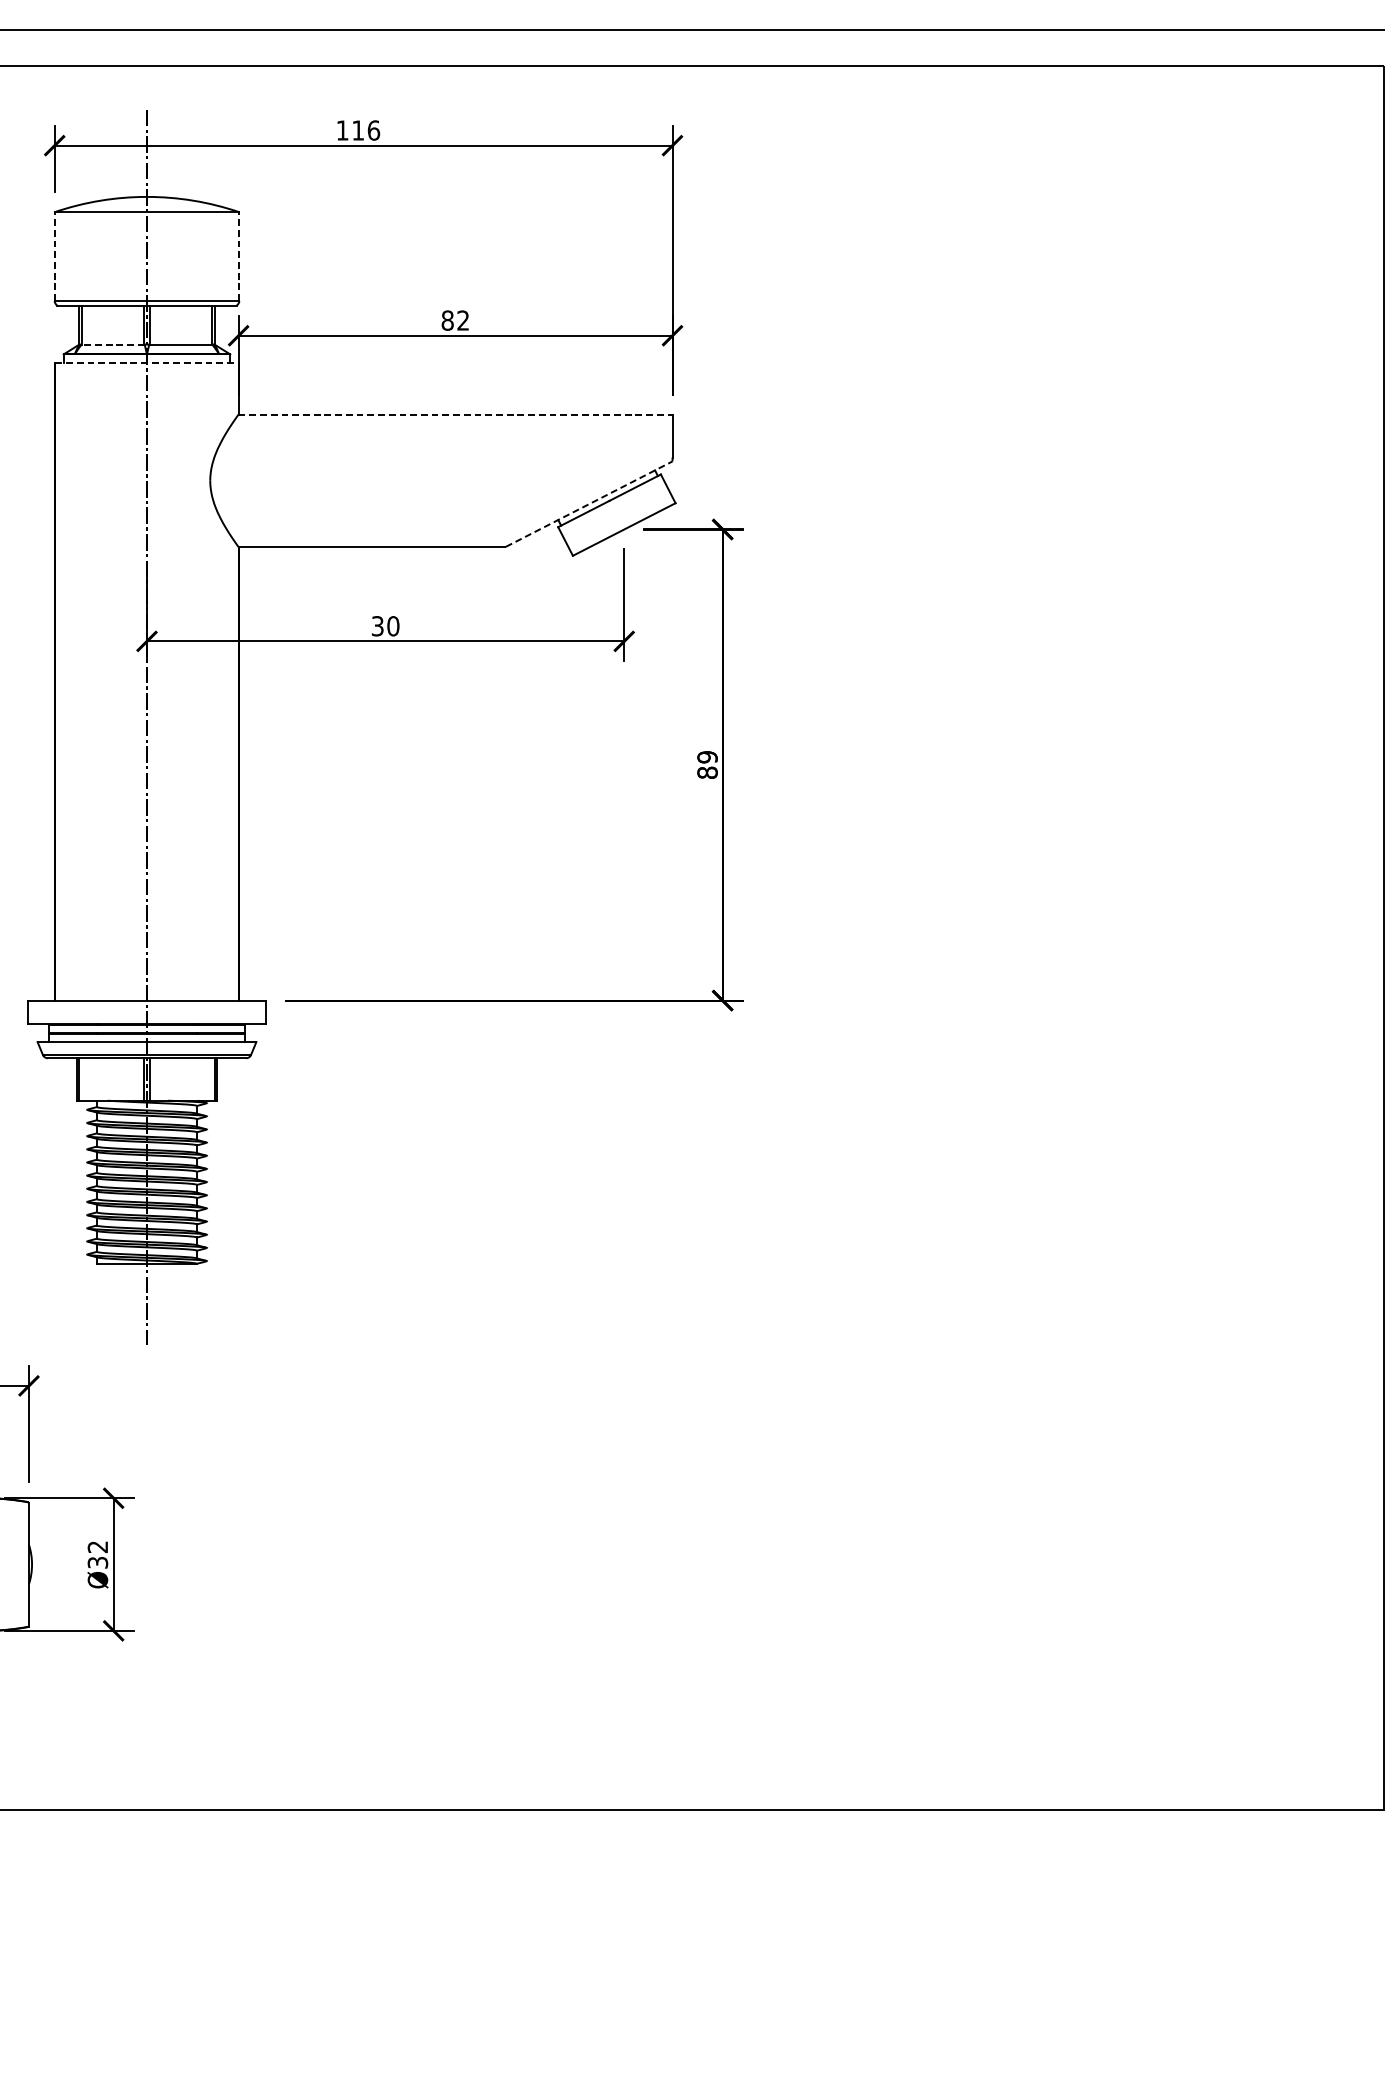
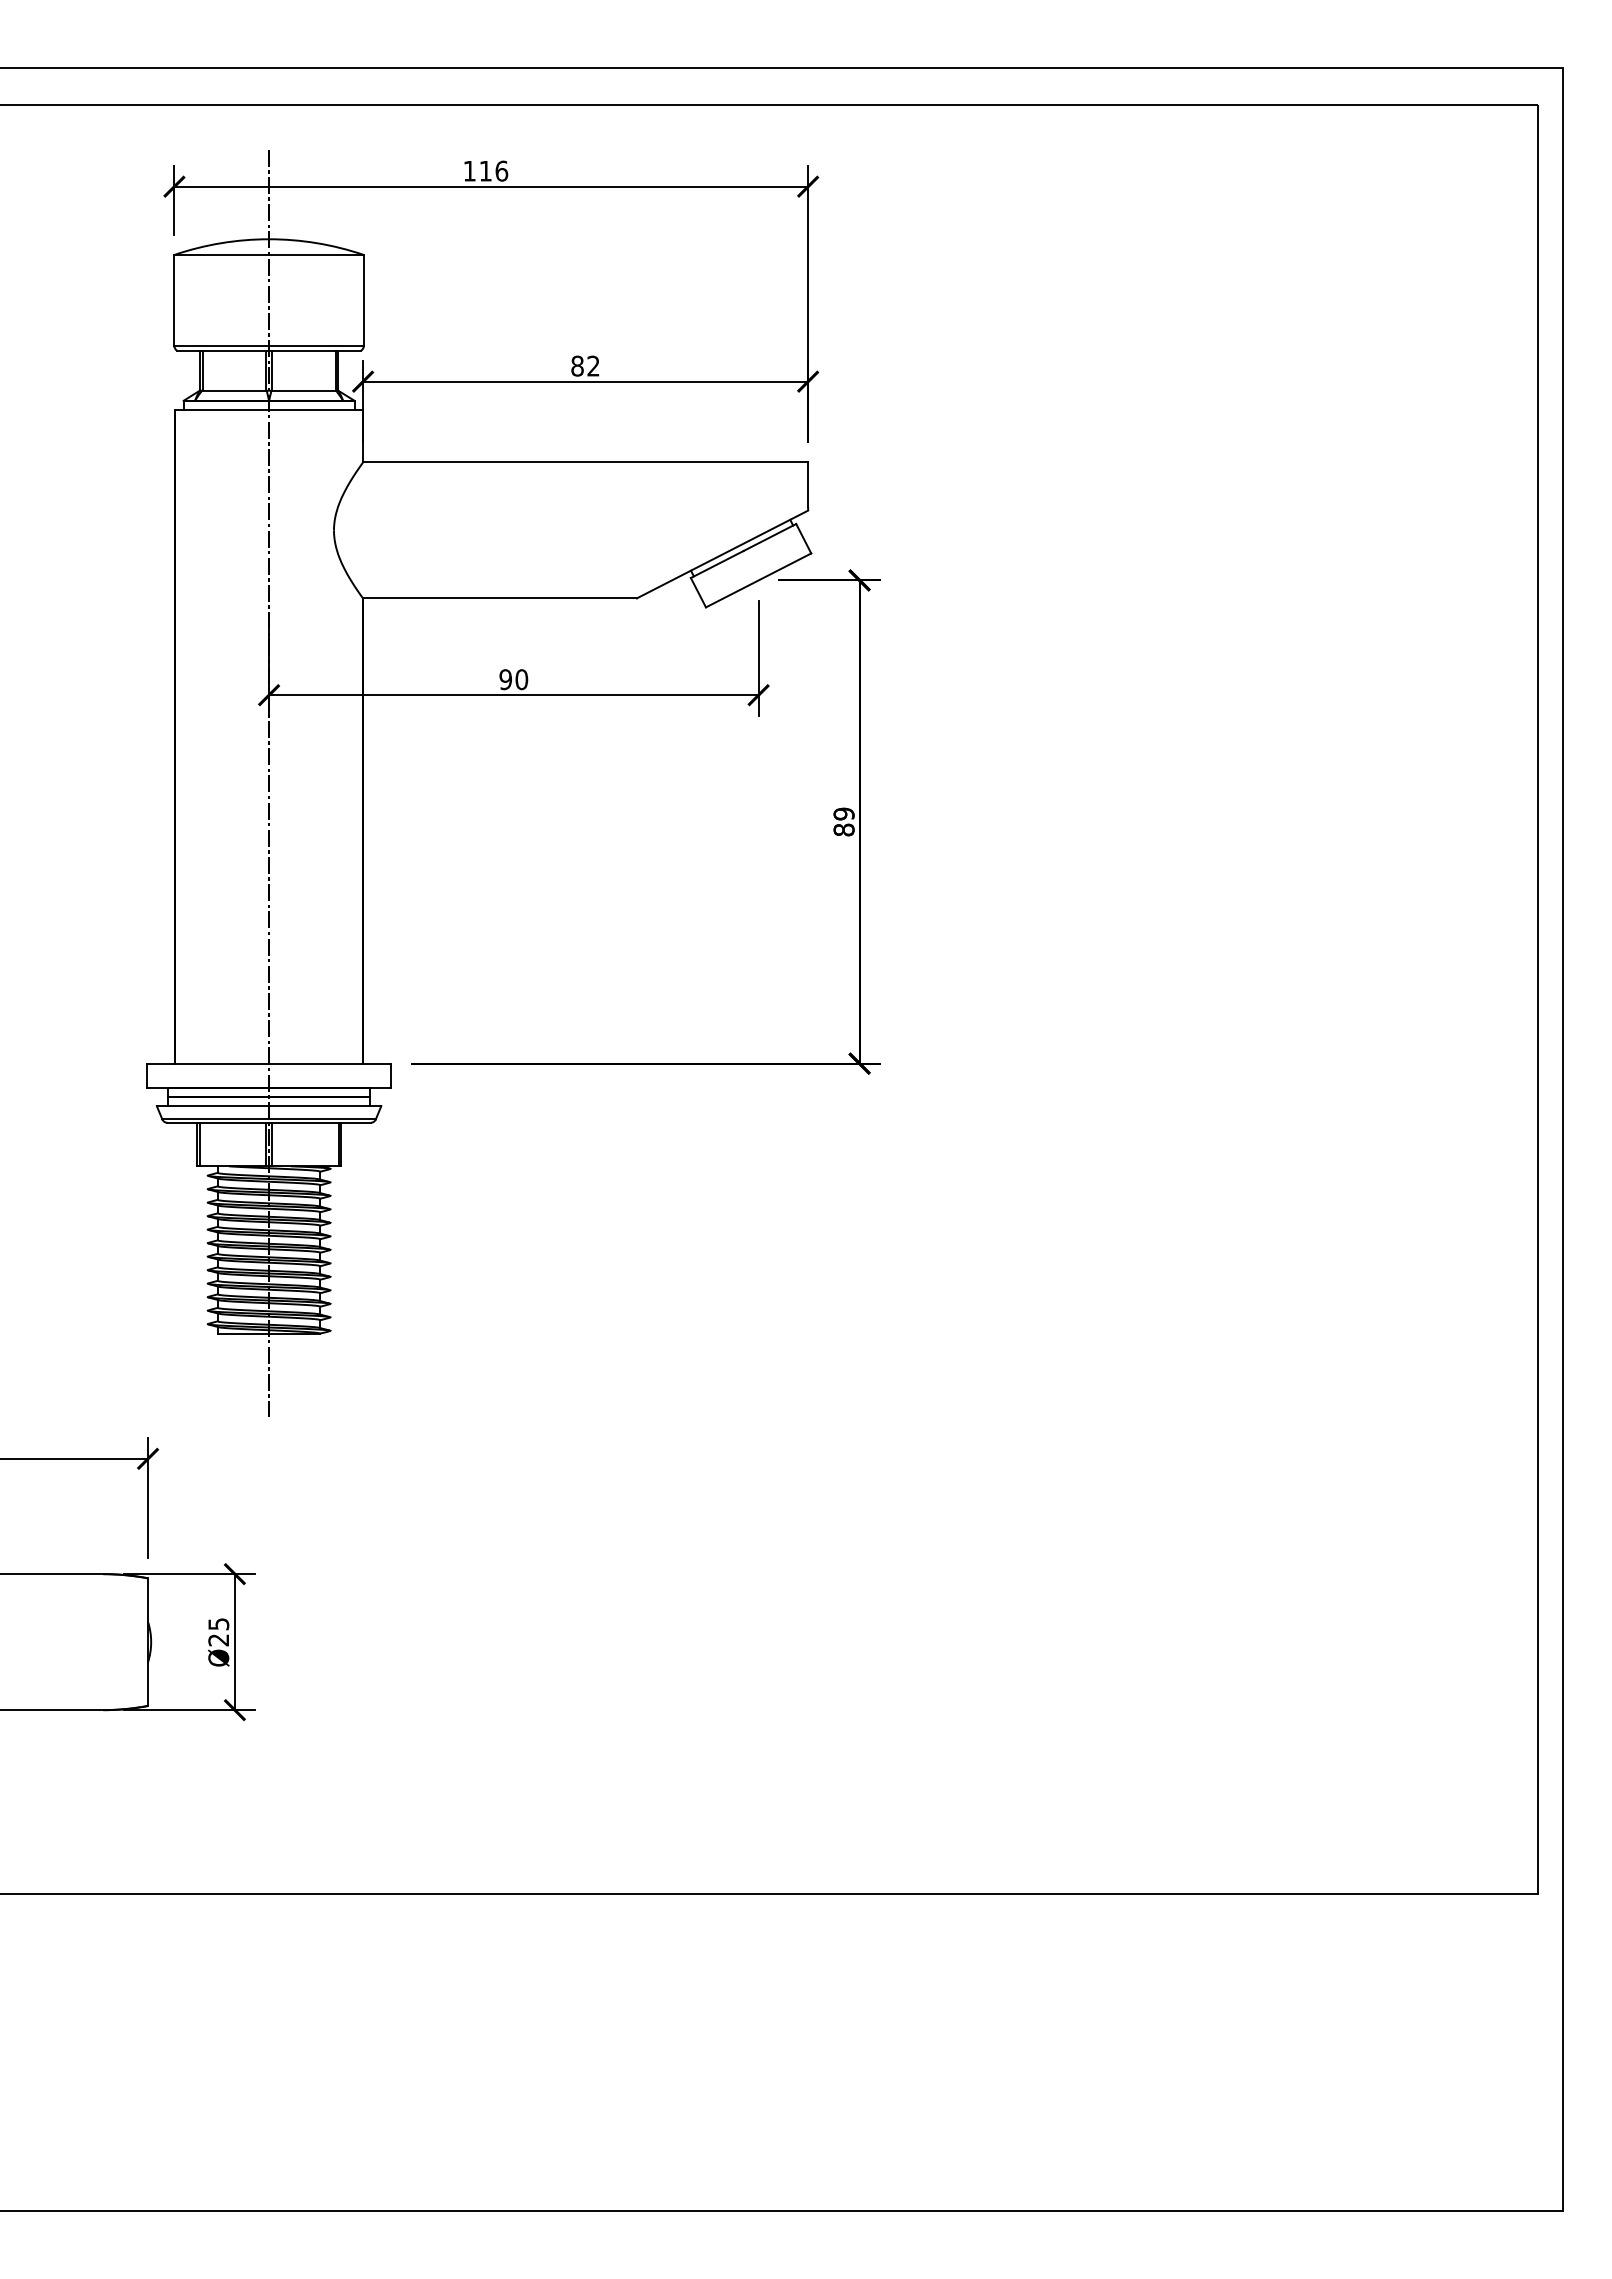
line: (54, 256) -> (174, 300), dashed -> solid
line: (239, 256) -> (363, 300), dashed -> solid
line: (112, 344) -> (233, 390), dashed -> solid
line: (147, 363) -> (269, 410), dashed -> solid
line: (455, 414) -> (585, 462), dashed -> solid
line: (589, 504) -> (722, 554), dashed -> solid
text: (377, 626) -> (505, 679), 30 -> 90
text: (97, 1555) -> (218, 1632), Ø32 -> Ø25

